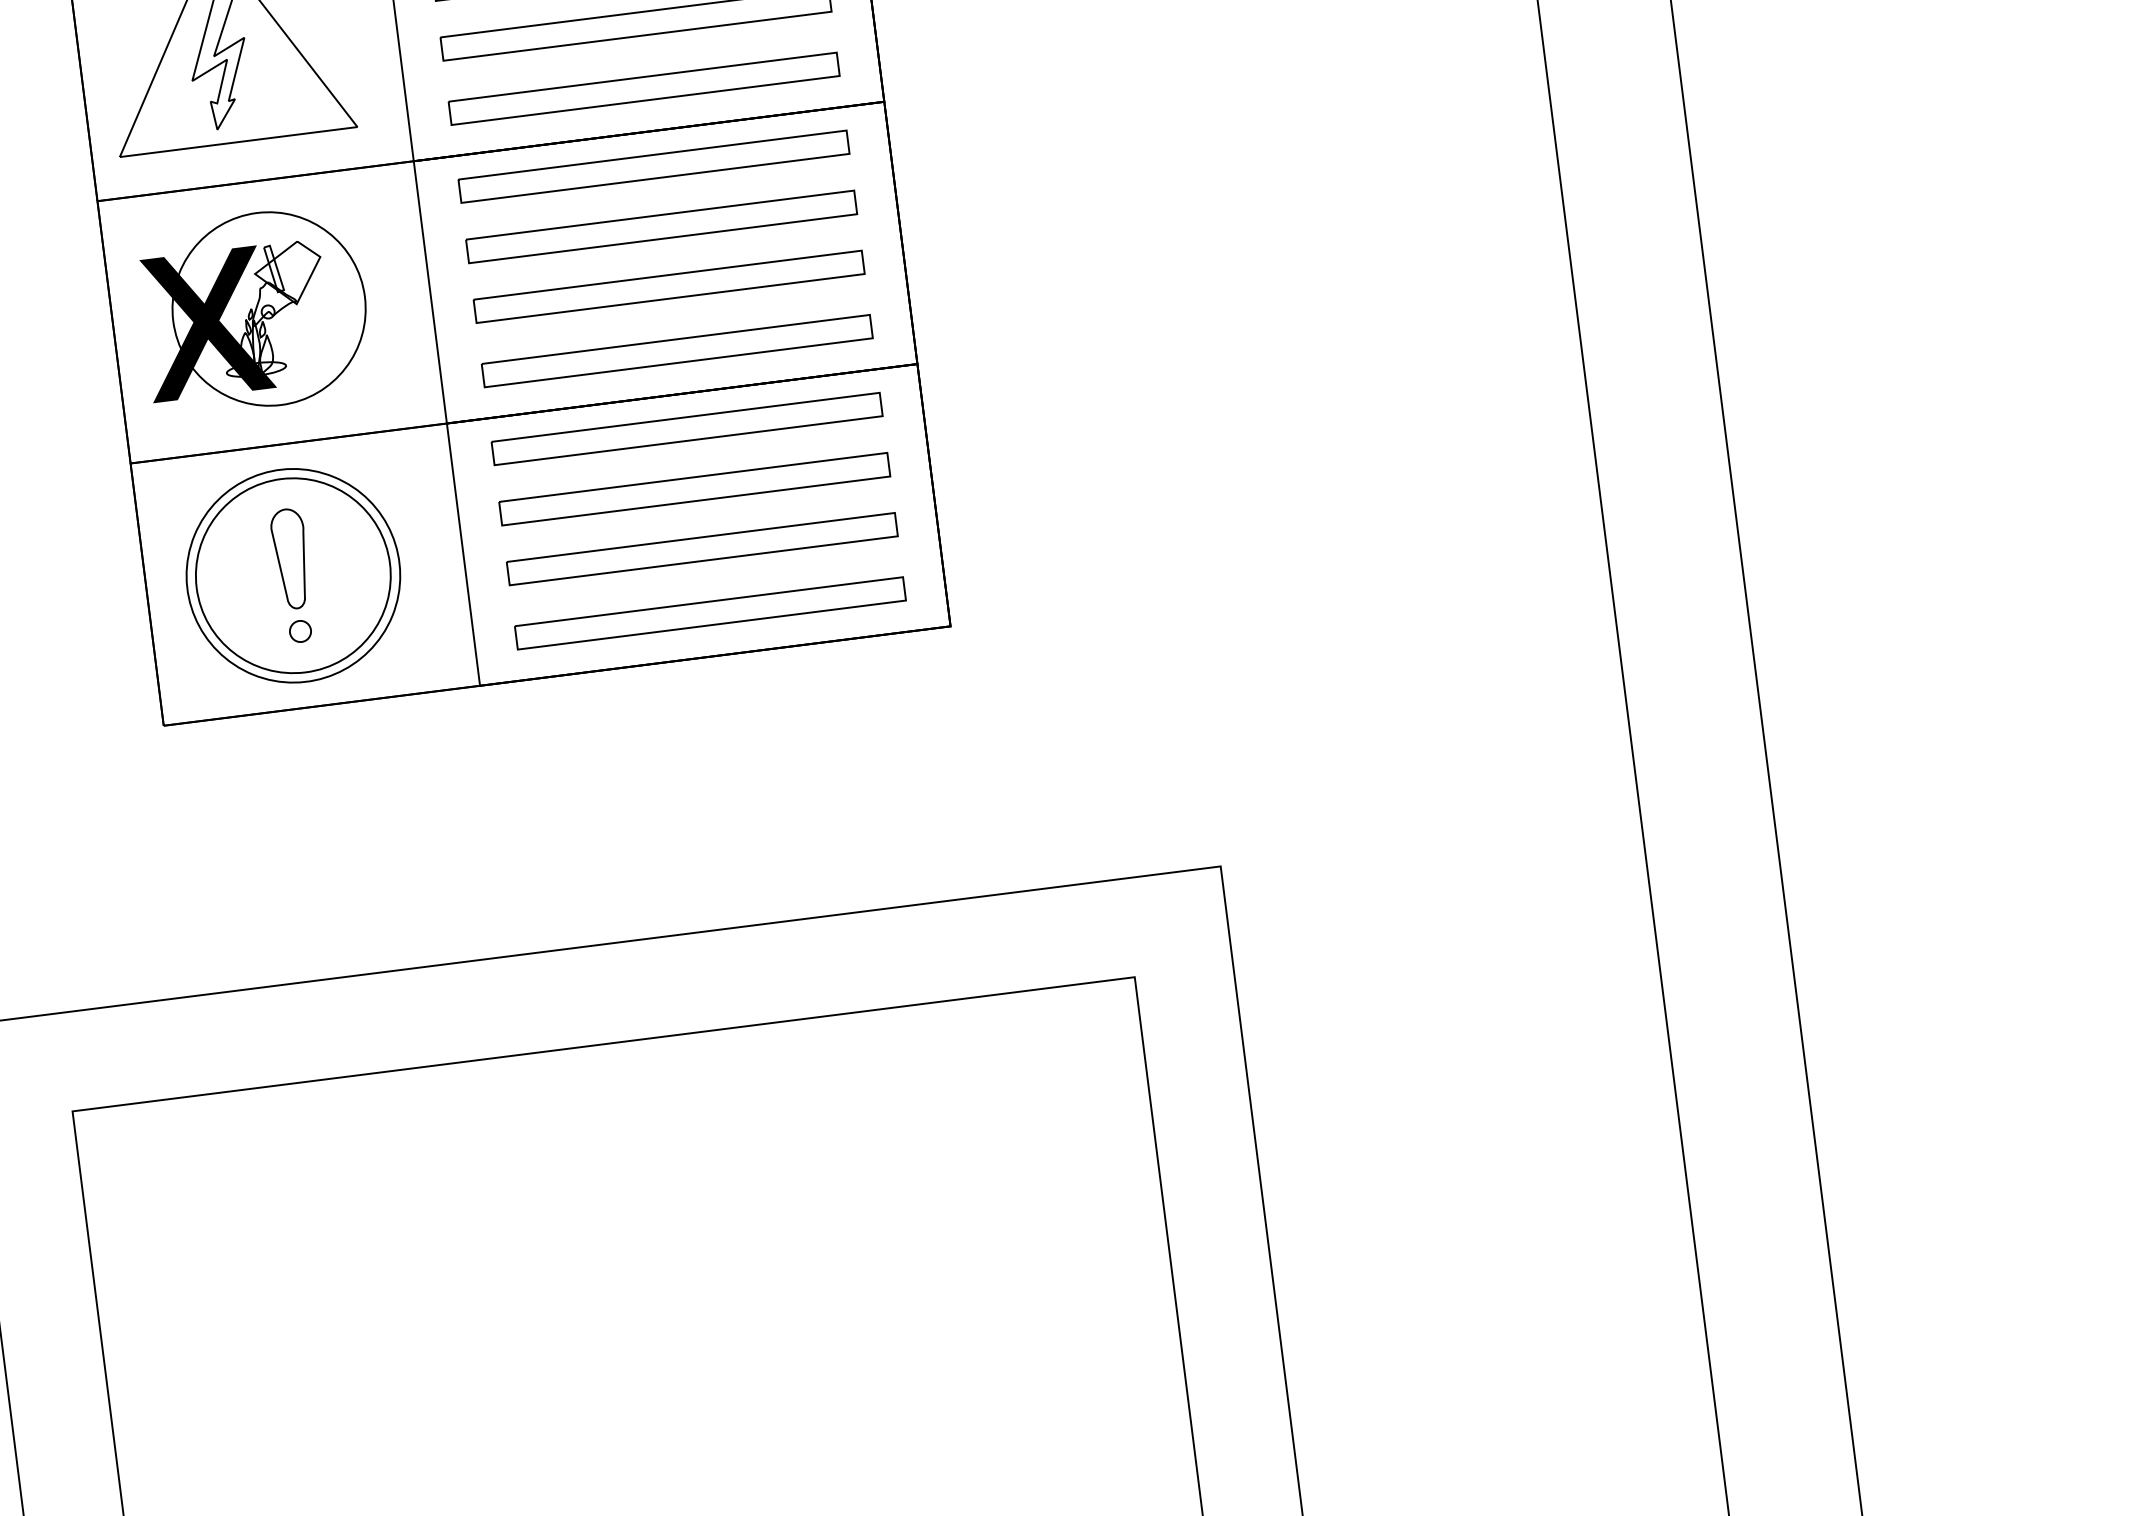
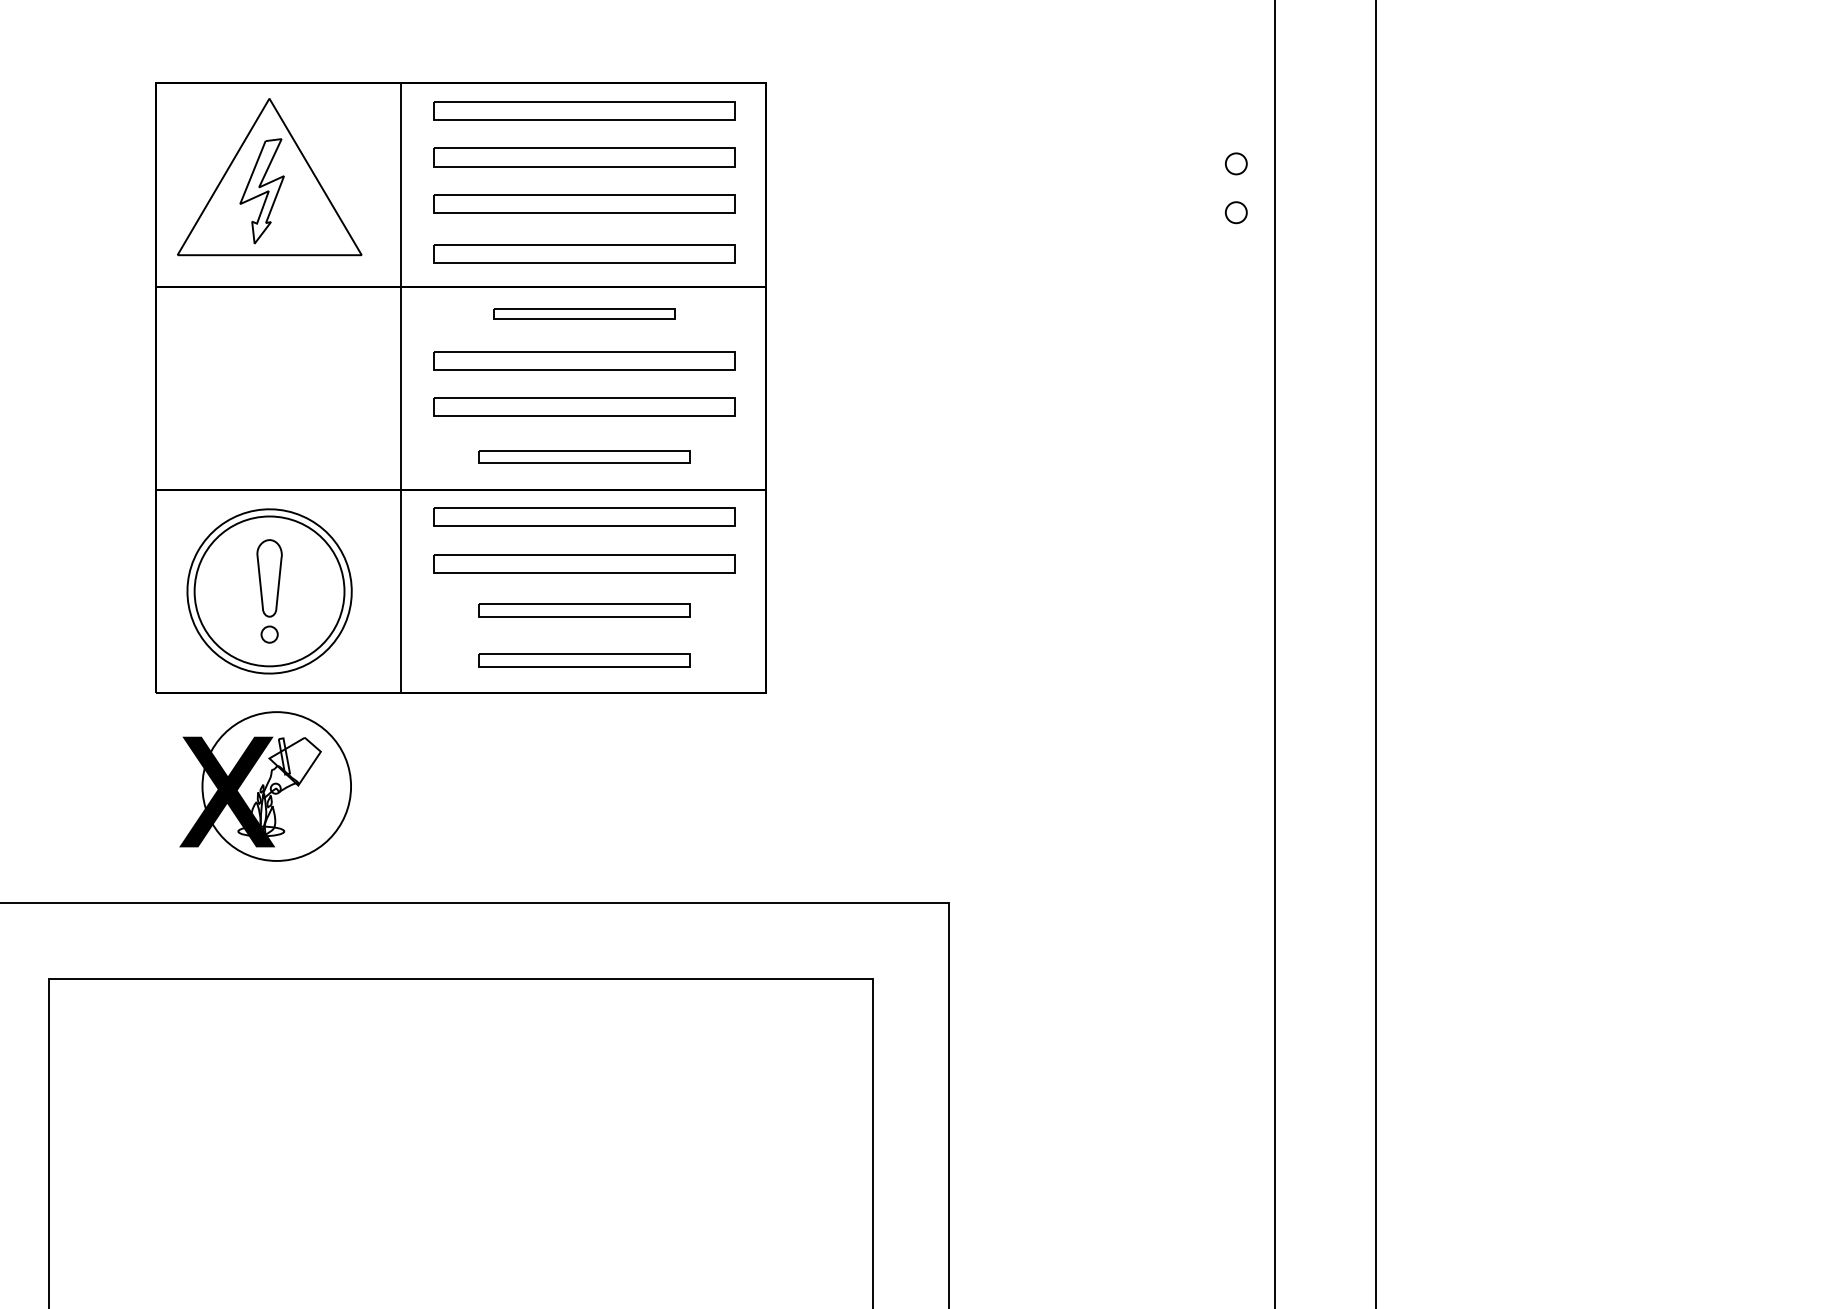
part: (654, 165) -> (584, 313), size x0.6
part: (254, 310) -> (265, 786), moved
part: (677, 350) -> (584, 456), size x0.7
part: (702, 549) -> (584, 610), size x0.7
part: (710, 612) -> (584, 659), size x0.7

